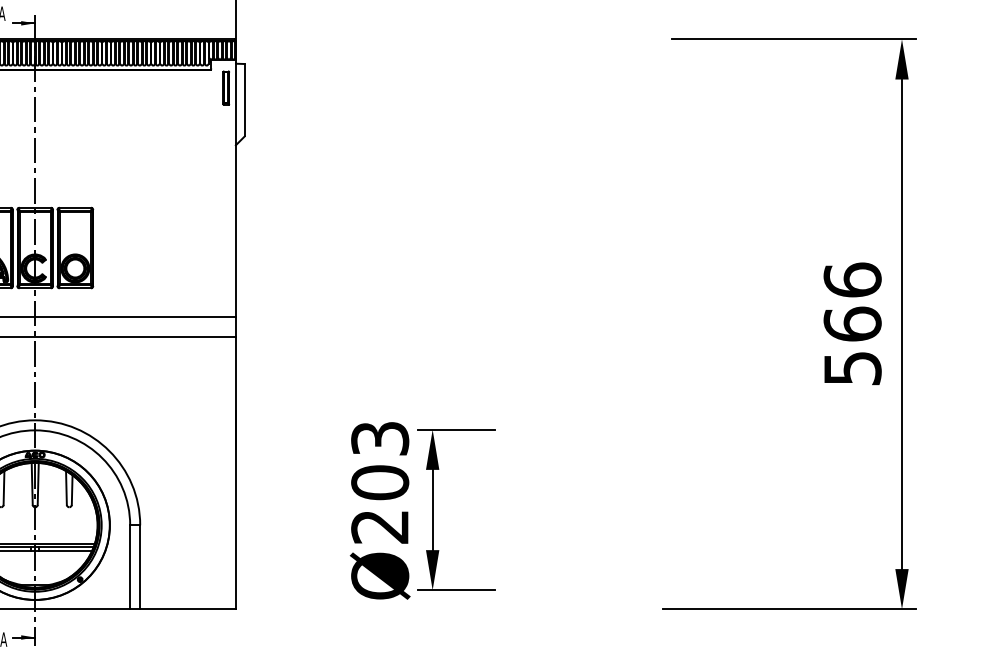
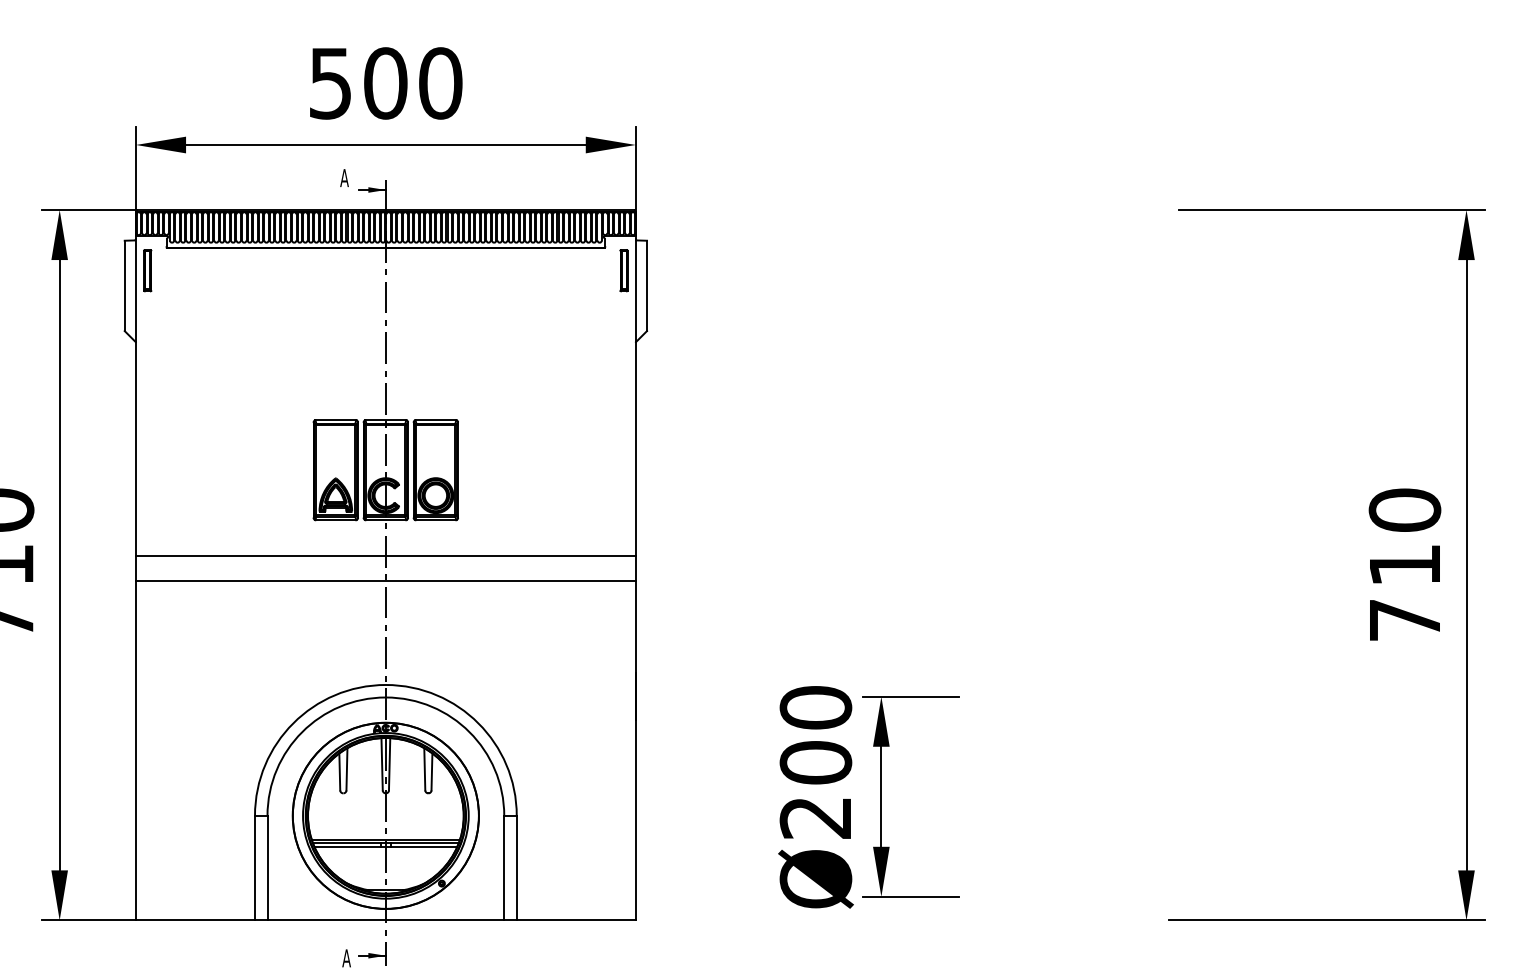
text: (852, 323) -> (1404, 564), 566 -> 710
text: (379, 438) -> (815, 707), Ø203 -> Ø200

